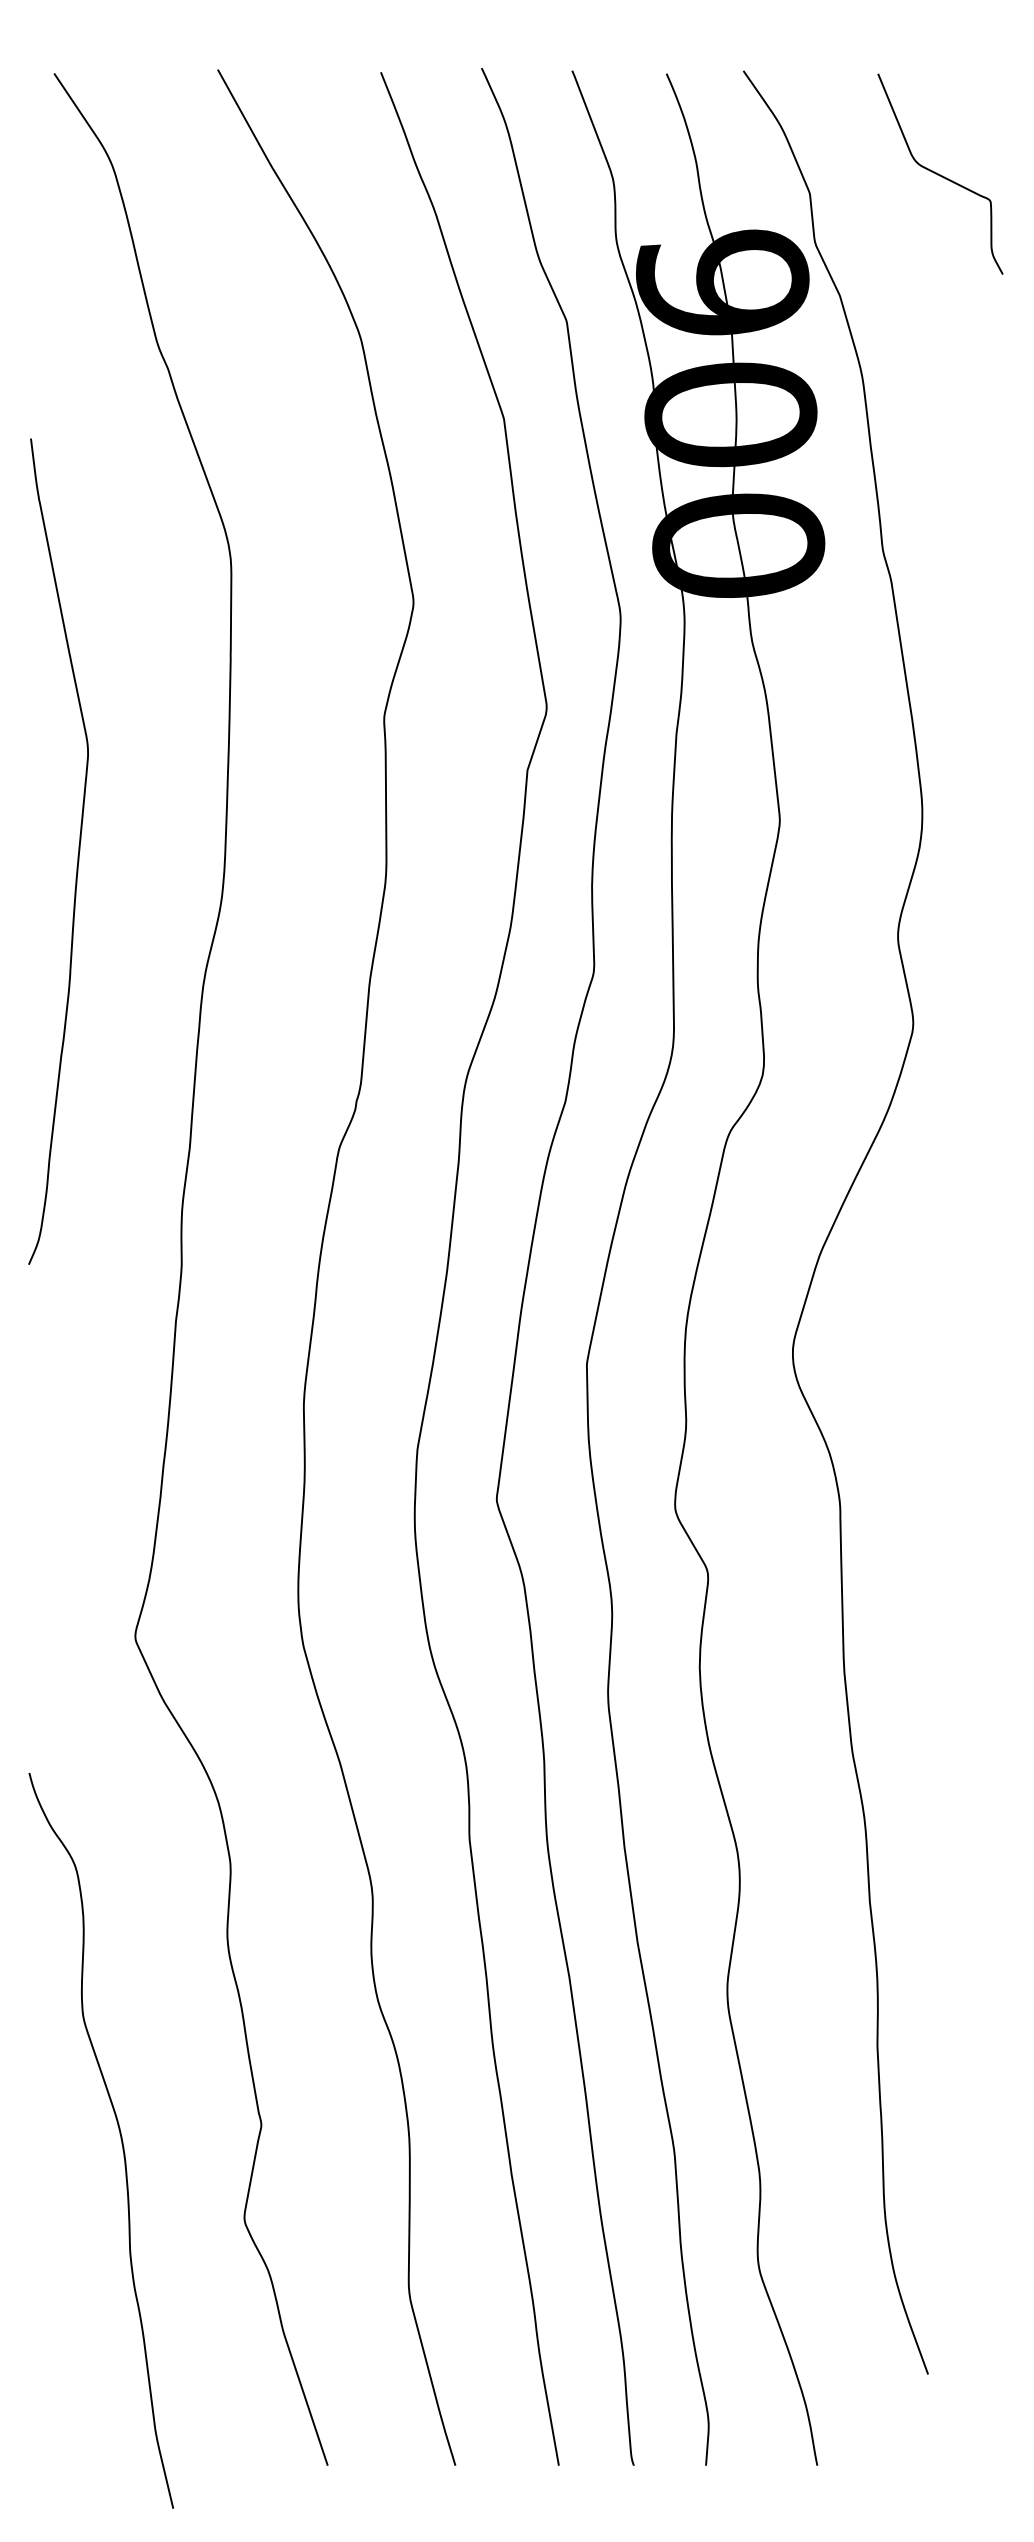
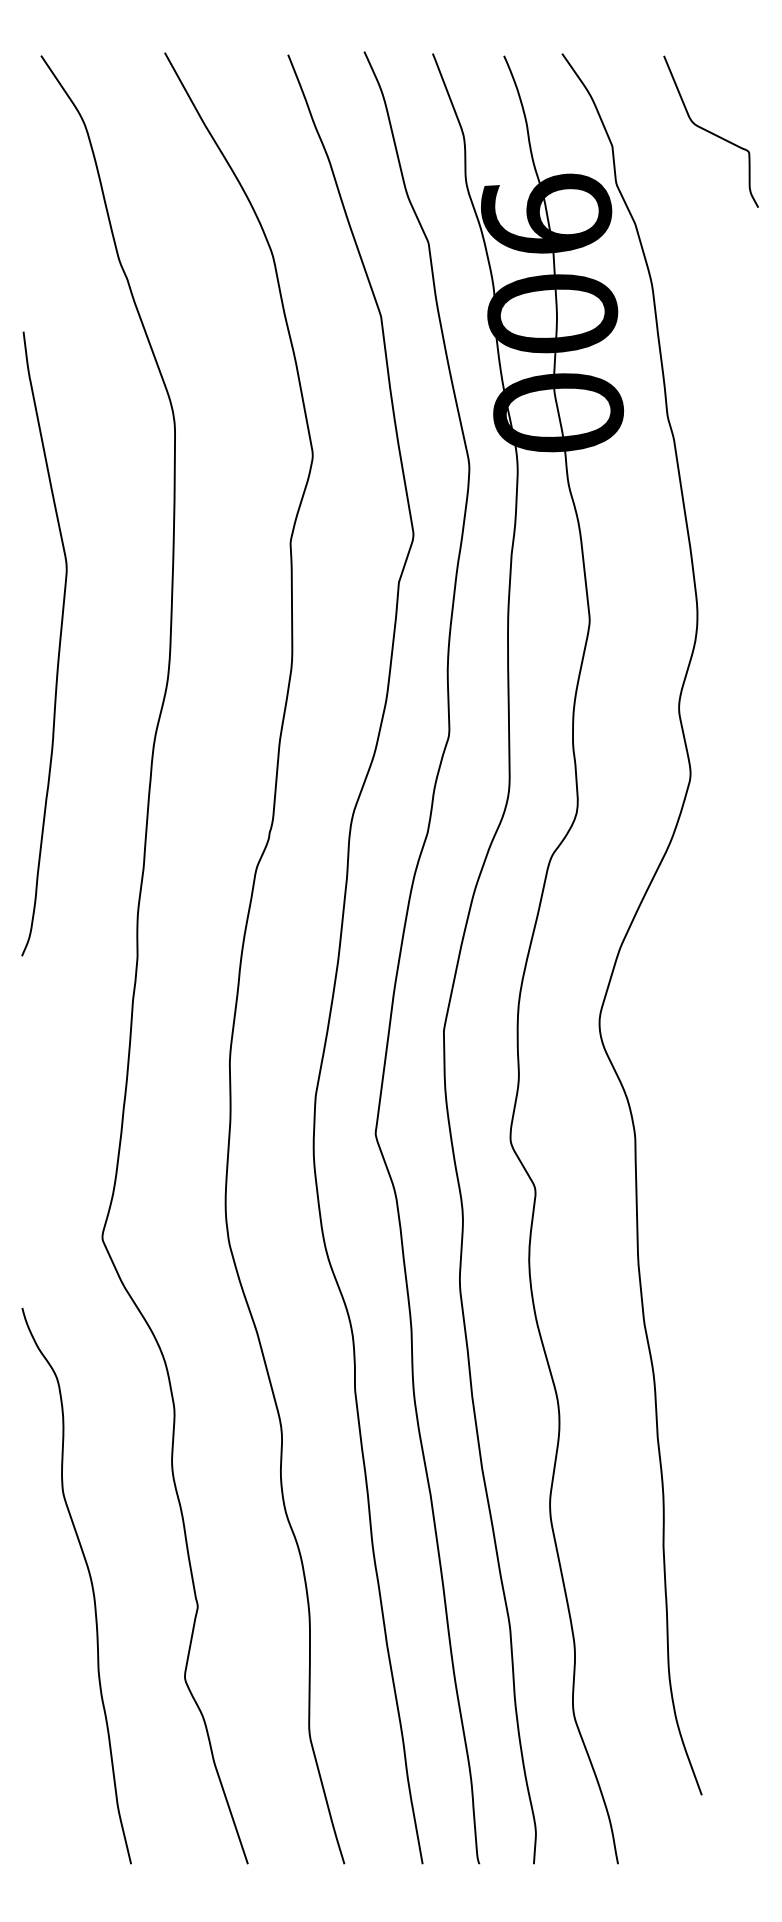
curve: (119, 2134) -> (90, 1581), moved

